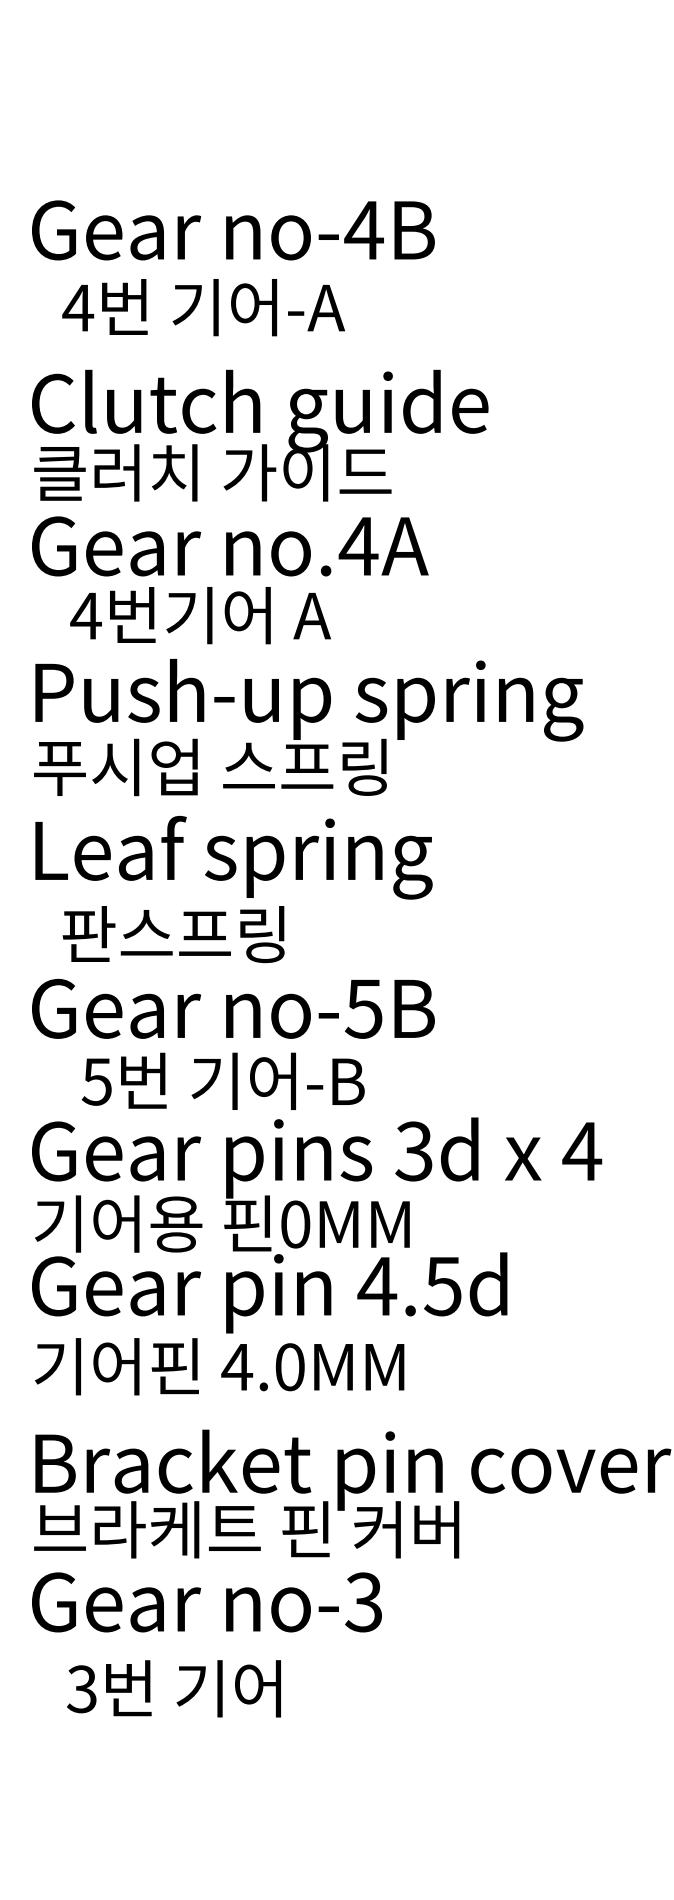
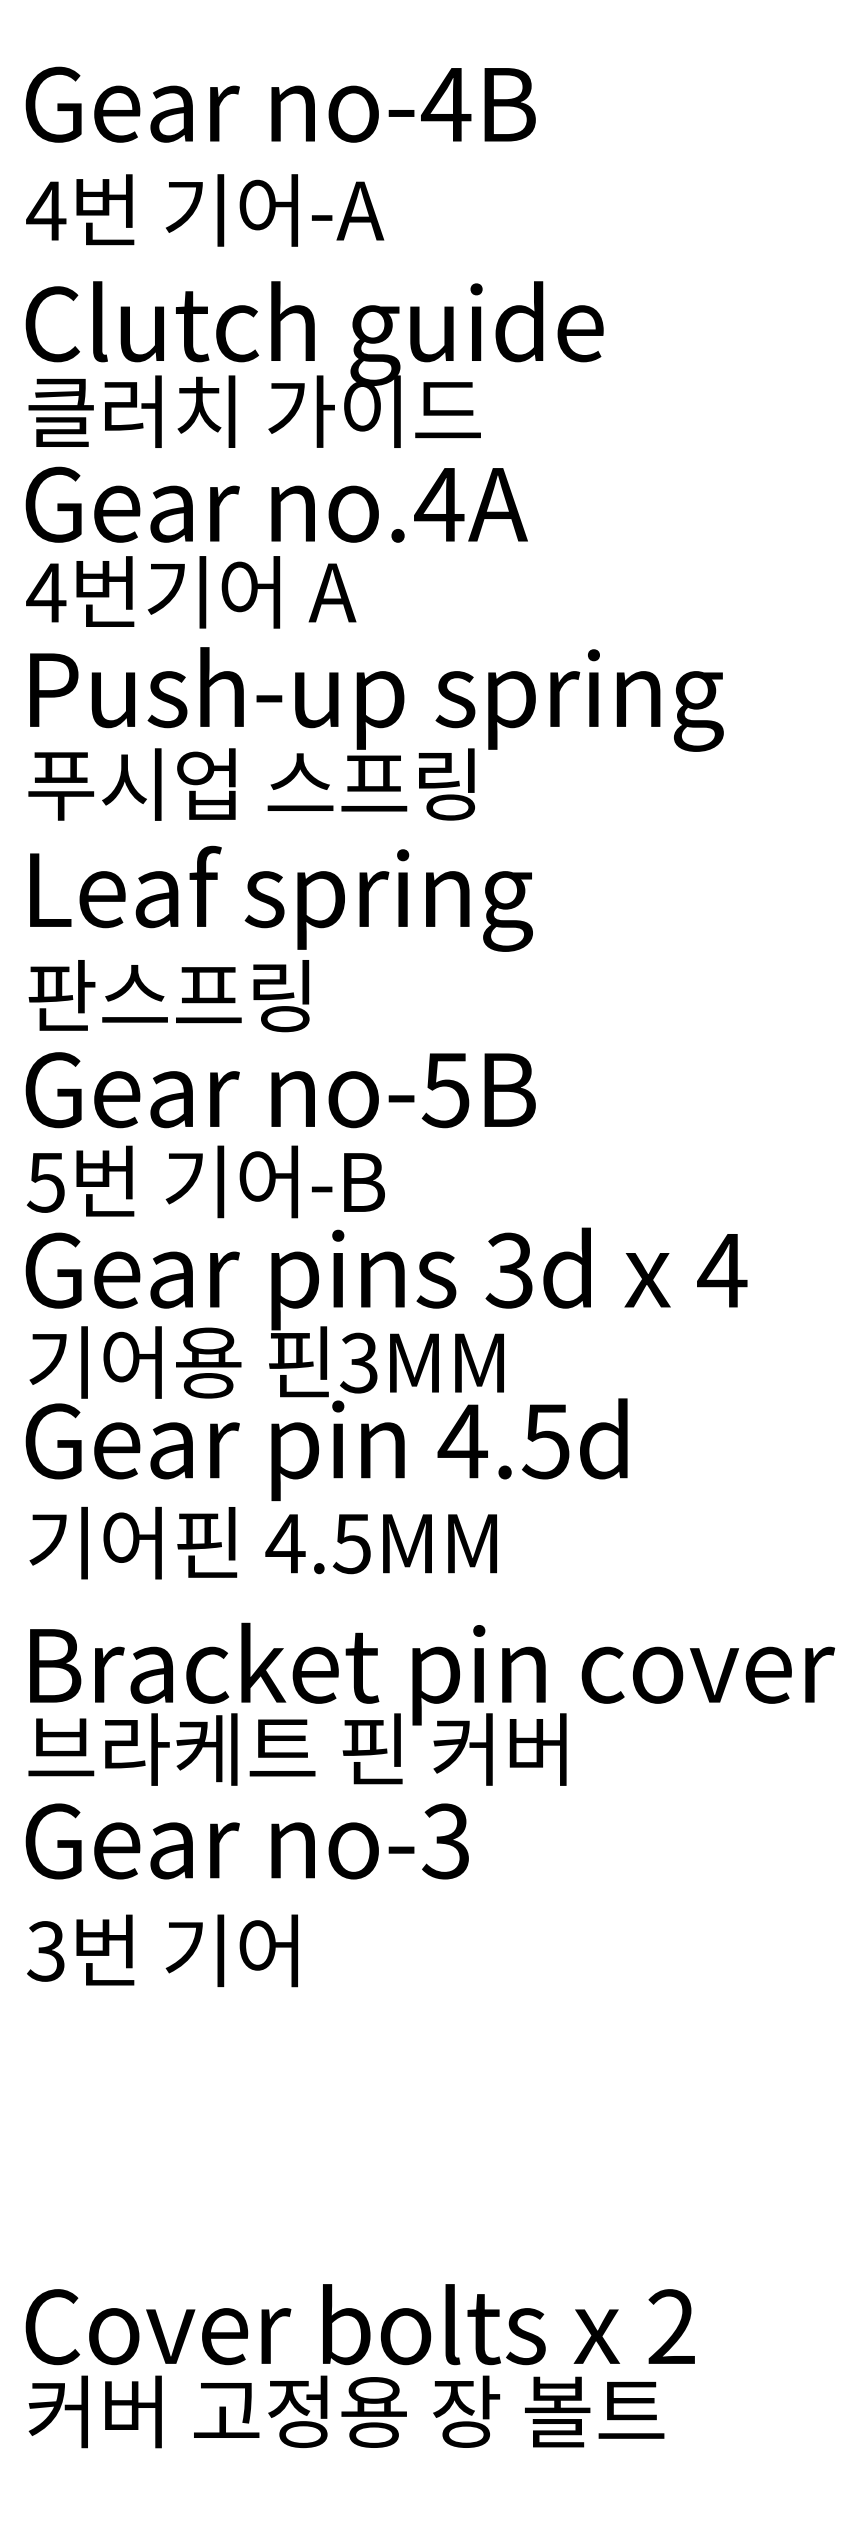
text: (203, 307) -> (205, 210), moved
text: (200, 615) -> (191, 592), moved
text: (173, 934) -> (168, 996), moved
text: (222, 1081) -> (205, 1181), moved
text: (294, 1224) -> (358, 1362), 0 -> 3
text: (289, 1367) -> (351, 1543), 4.0 -> 4.5
text: (173, 1688) -> (162, 1950), moved

